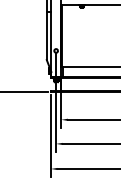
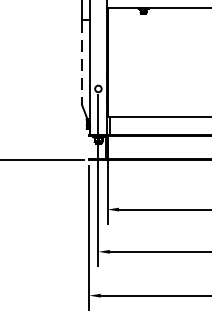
line: (46, 36) -> (81, 63), solid -> dashed

